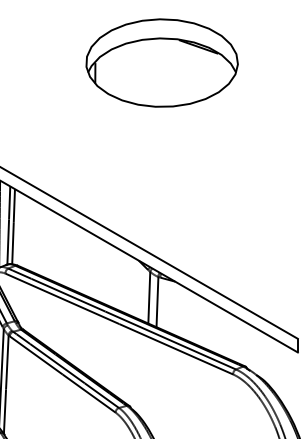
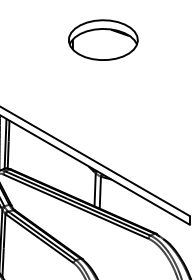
part: (162, 61) -> (103, 39), size x0.71

